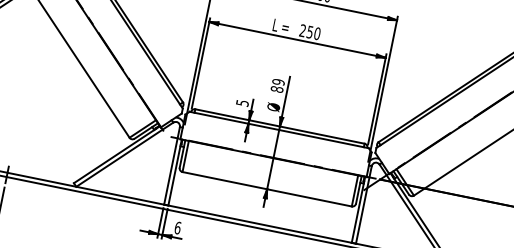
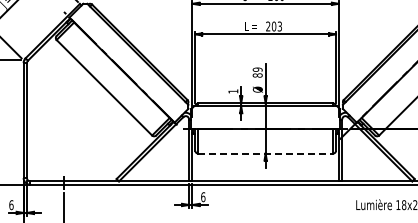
text: (313, 32) -> (276, 26), 250 -> 203
text: (242, 103) -> (233, 91), 5 -> 1
line: (266, 189) -> (265, 153), solid -> dashed

